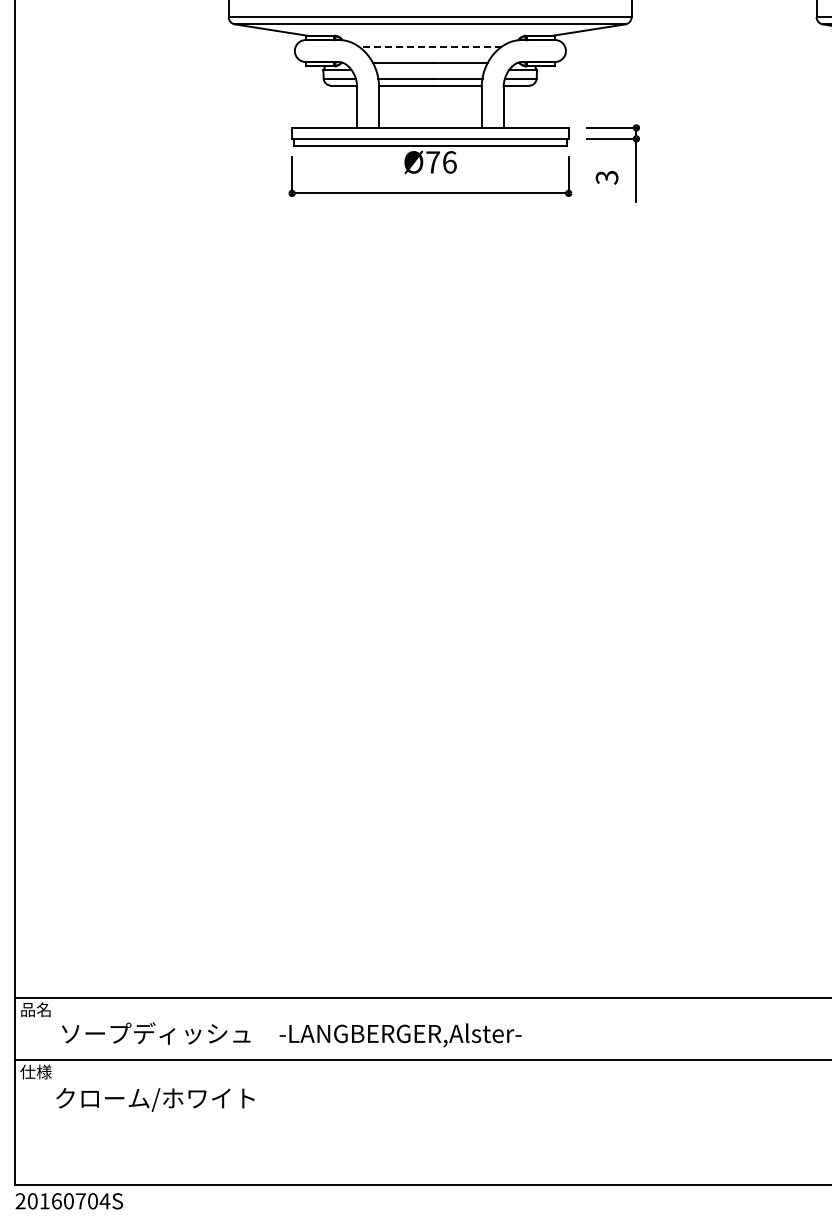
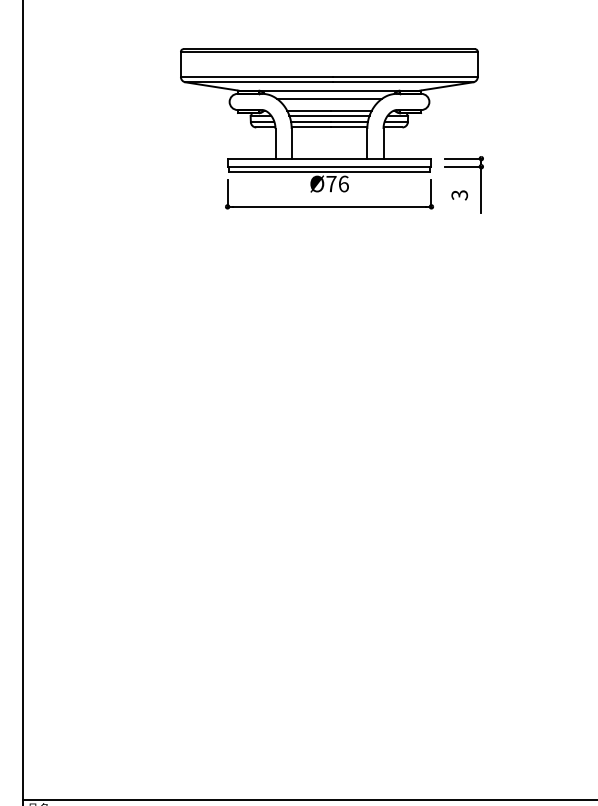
line: (430, 36) -> (329, 91), added
line: (429, 47) -> (328, 99), dashed -> solid
line: (429, 70) -> (328, 116), added

